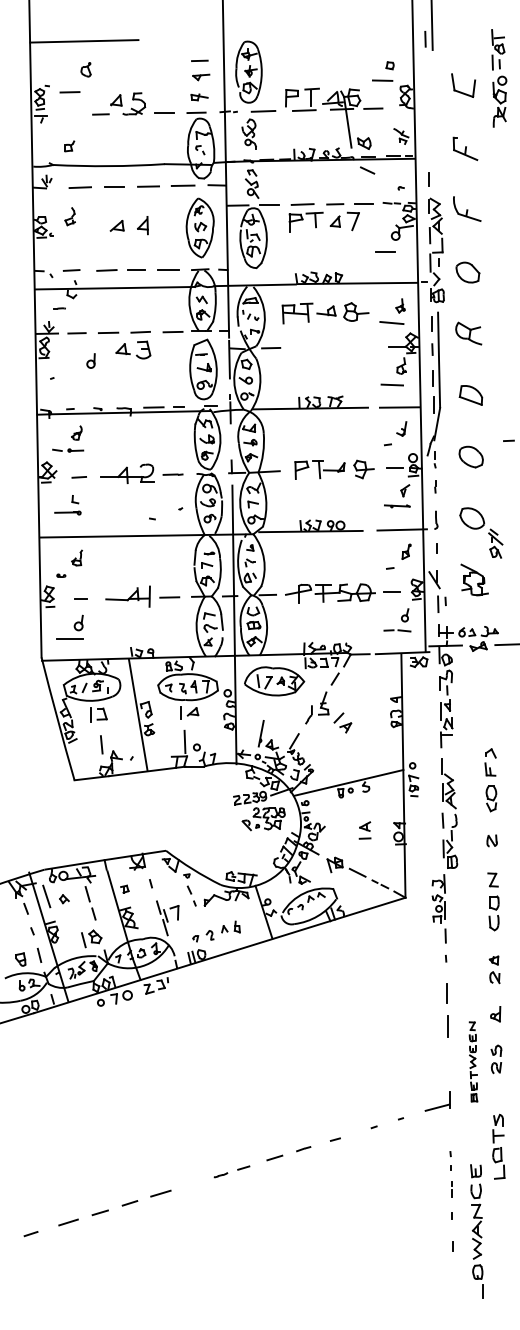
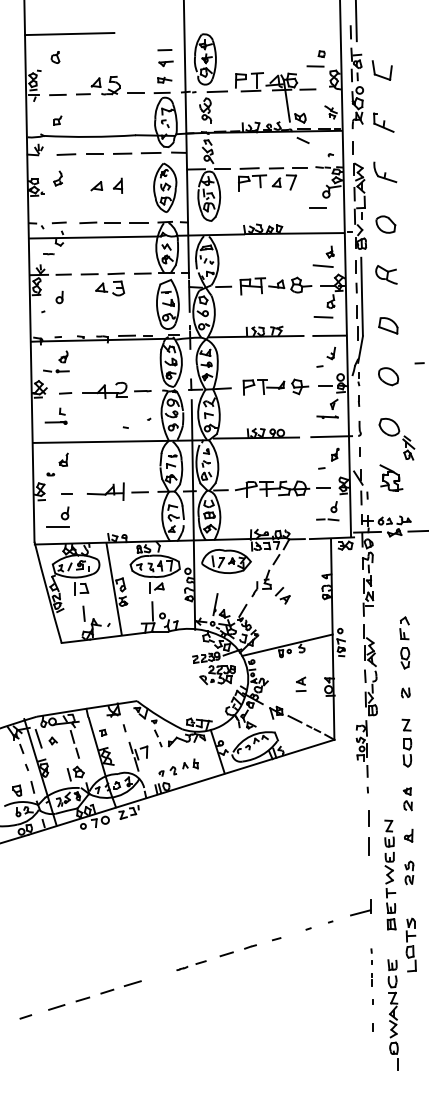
part: (85, 69) -> (55, 57), moved
part: (499, 78) -> (357, 88), moved
line: (69, 92) -> (57, 95), moved
part: (325, 313) -> (275, 286), moved
part: (90, 360) -> (59, 297), moved
part: (473, 1061) -> (390, 874), size x1.67

